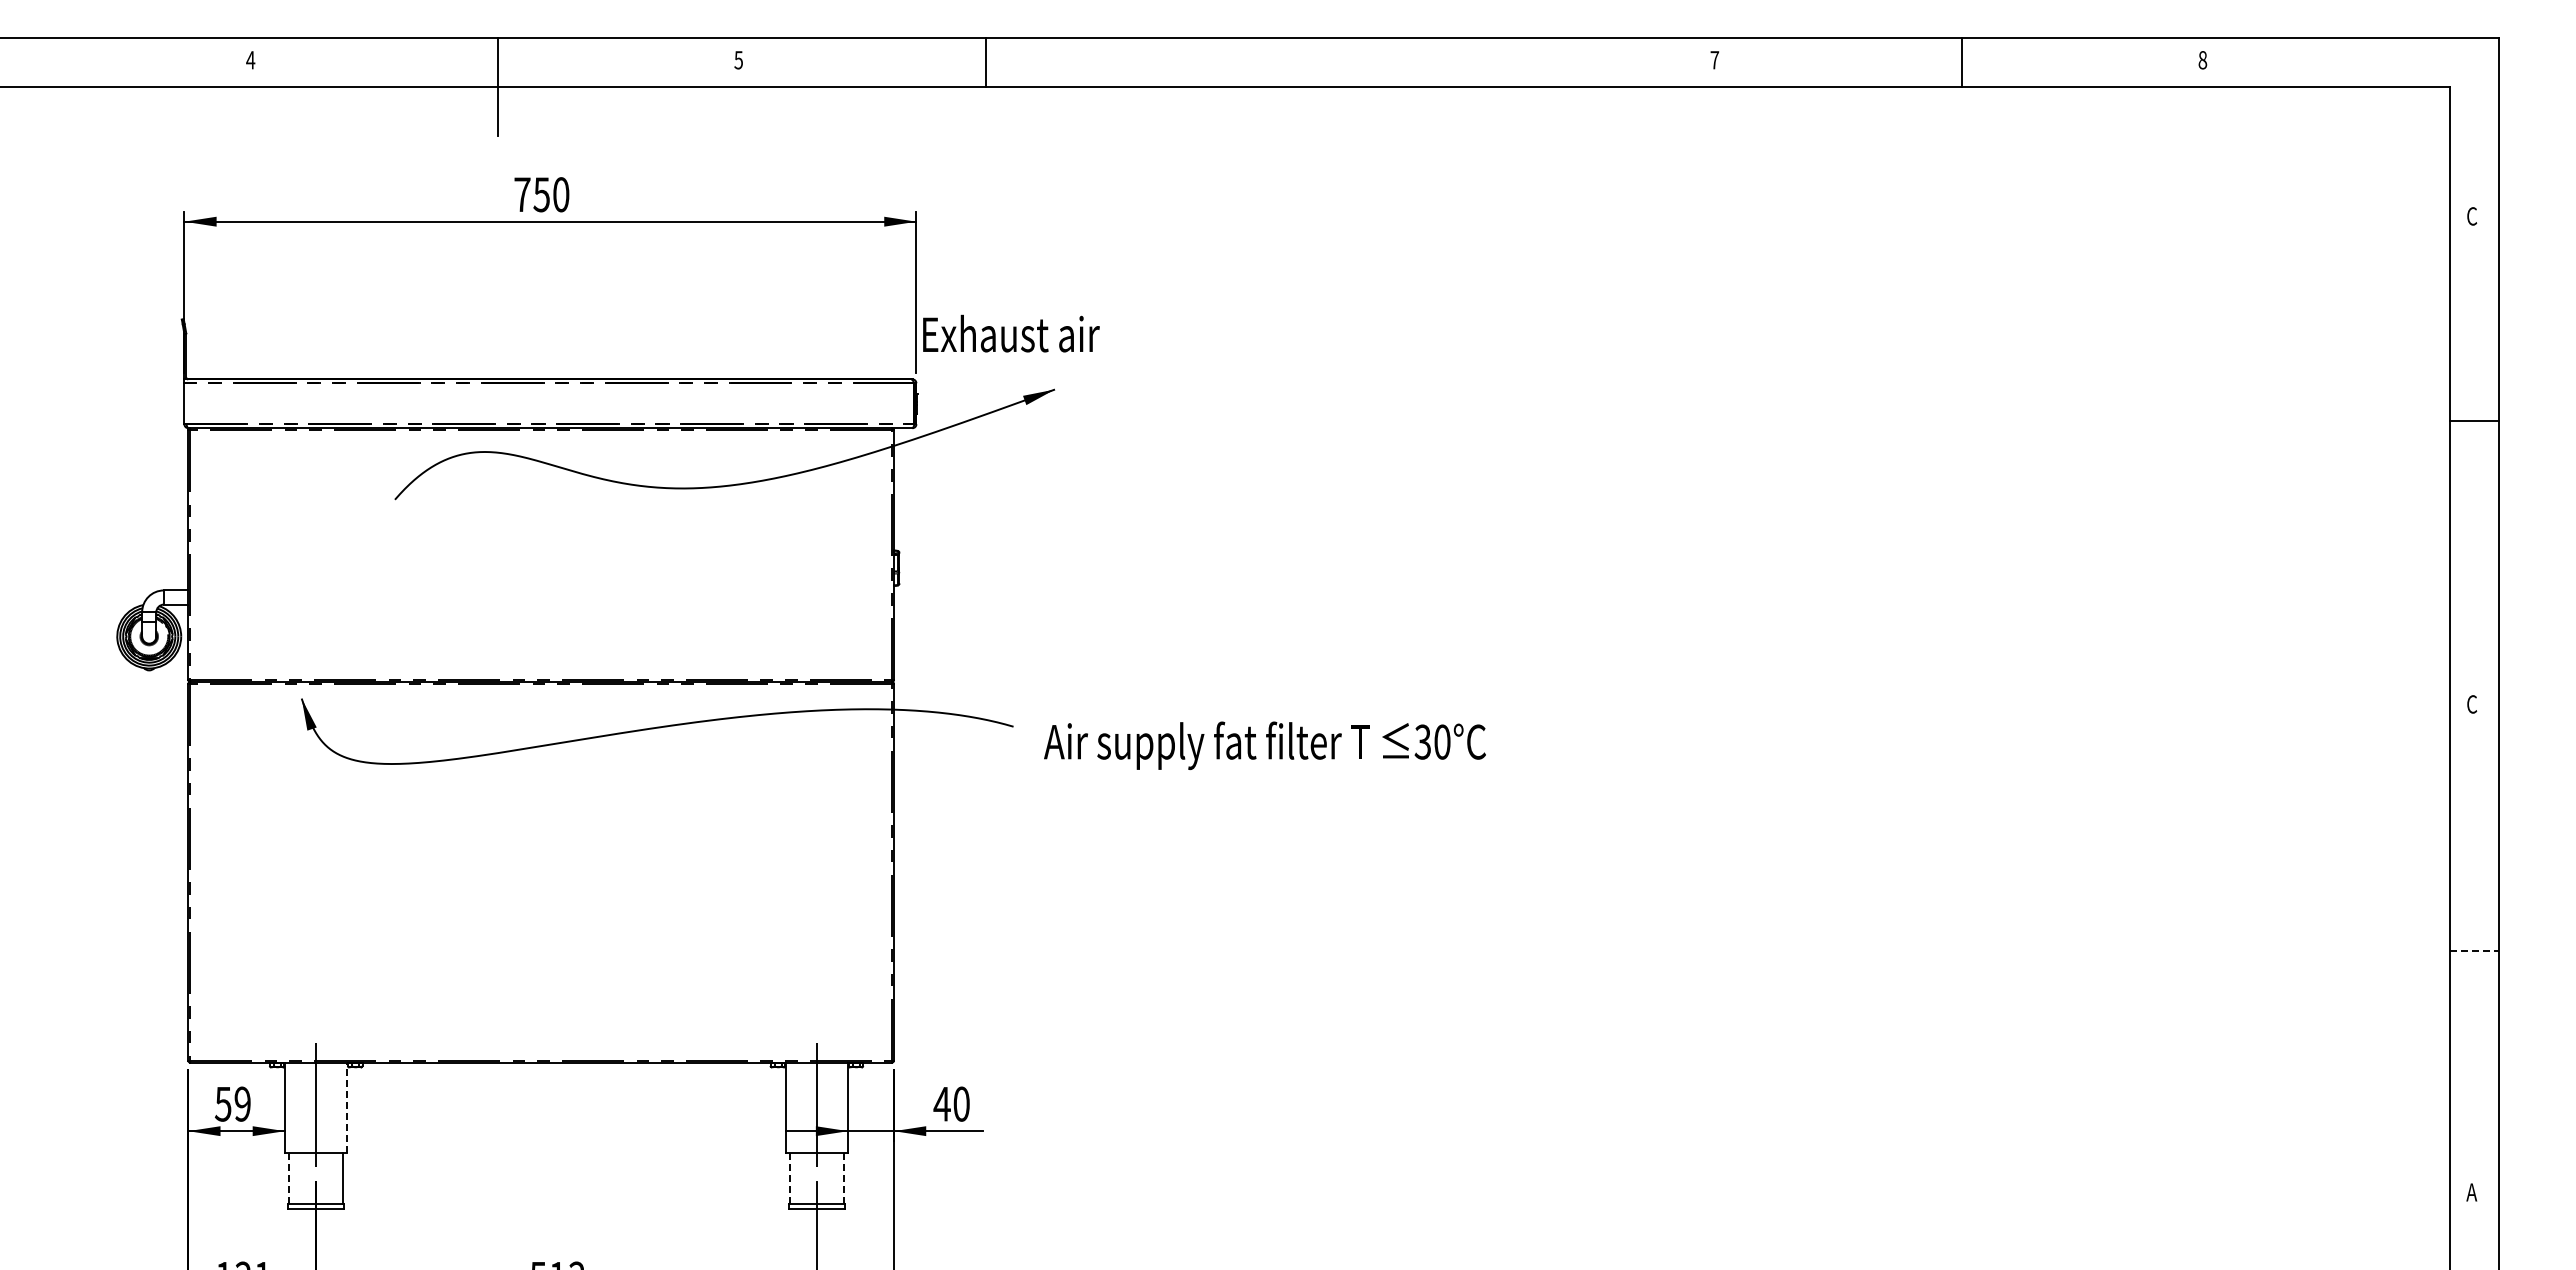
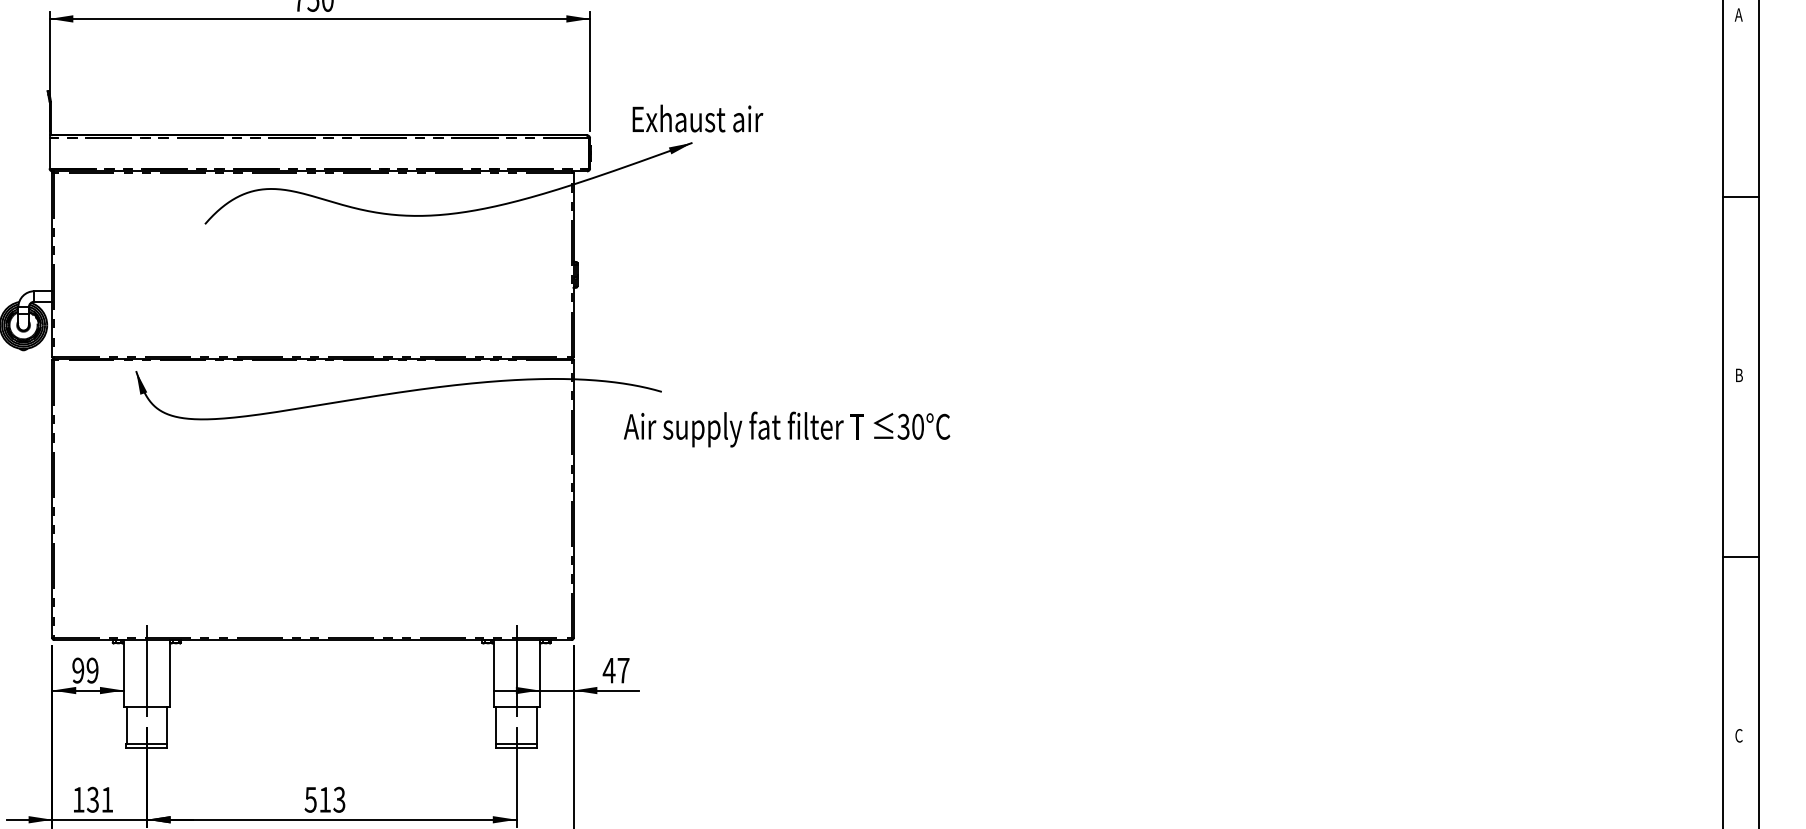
text: (2471, 216) -> (1738, 15), C -> A
text: (1011, 333) -> (698, 118), moved
line: (2473, 420) -> (1740, 196), moved
text: (2472, 704) -> (1739, 375), C -> B
text: (1264, 745) -> (786, 429), moved
line: (2474, 950) -> (1740, 557), dashed -> solid
text: (222, 1103) -> (77, 670), 59 -> 99
text: (961, 1103) -> (623, 670), 40 -> 47
line: (347, 1107) -> (169, 673), dashed -> solid
line: (844, 1177) -> (537, 724), dashed -> solid
line: (288, 1178) -> (126, 725), dashed -> solid
line: (789, 1178) -> (496, 725), dashed -> solid
text: (2471, 1192) -> (1738, 735), A -> C

